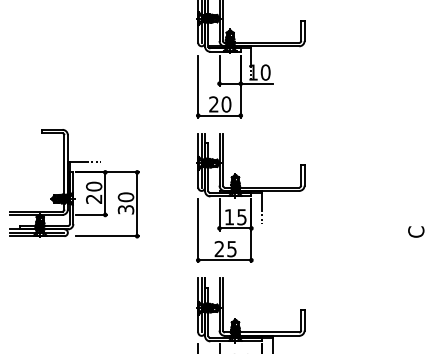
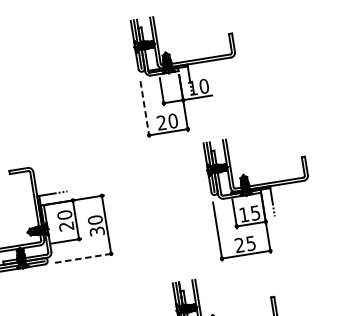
line: (198, 86) -> (145, 108), solid -> dashed
part: (250, 197) -> (260, 193), moved
line: (107, 236) -> (84, 258), solid -> dashed

